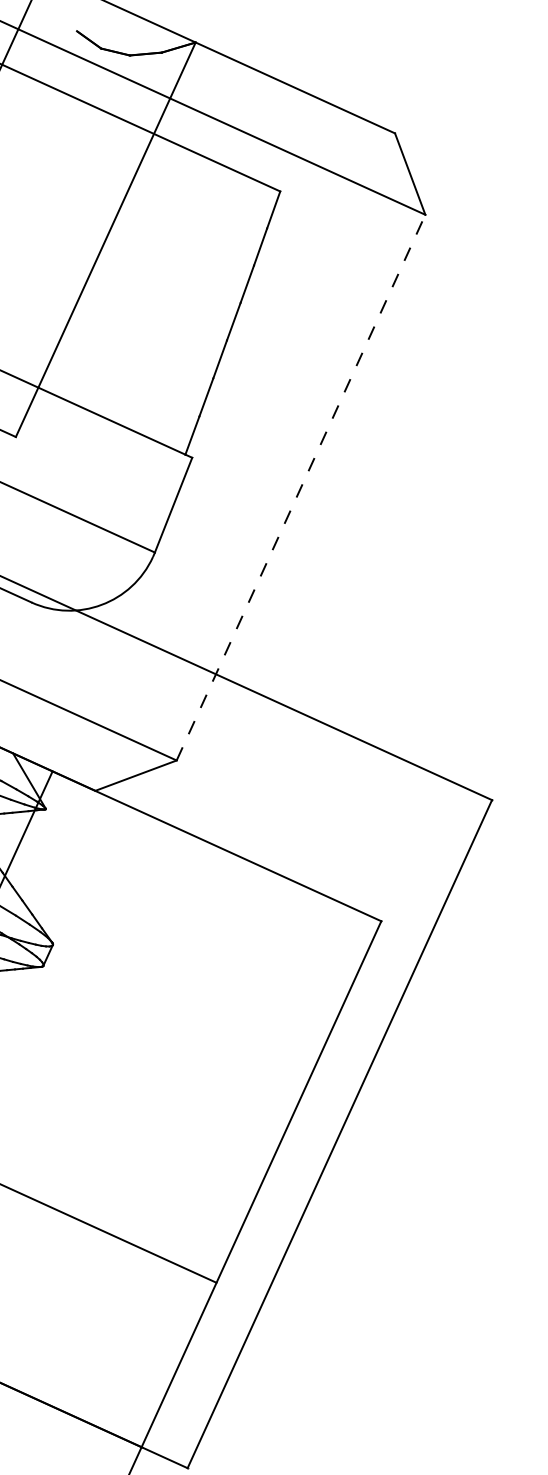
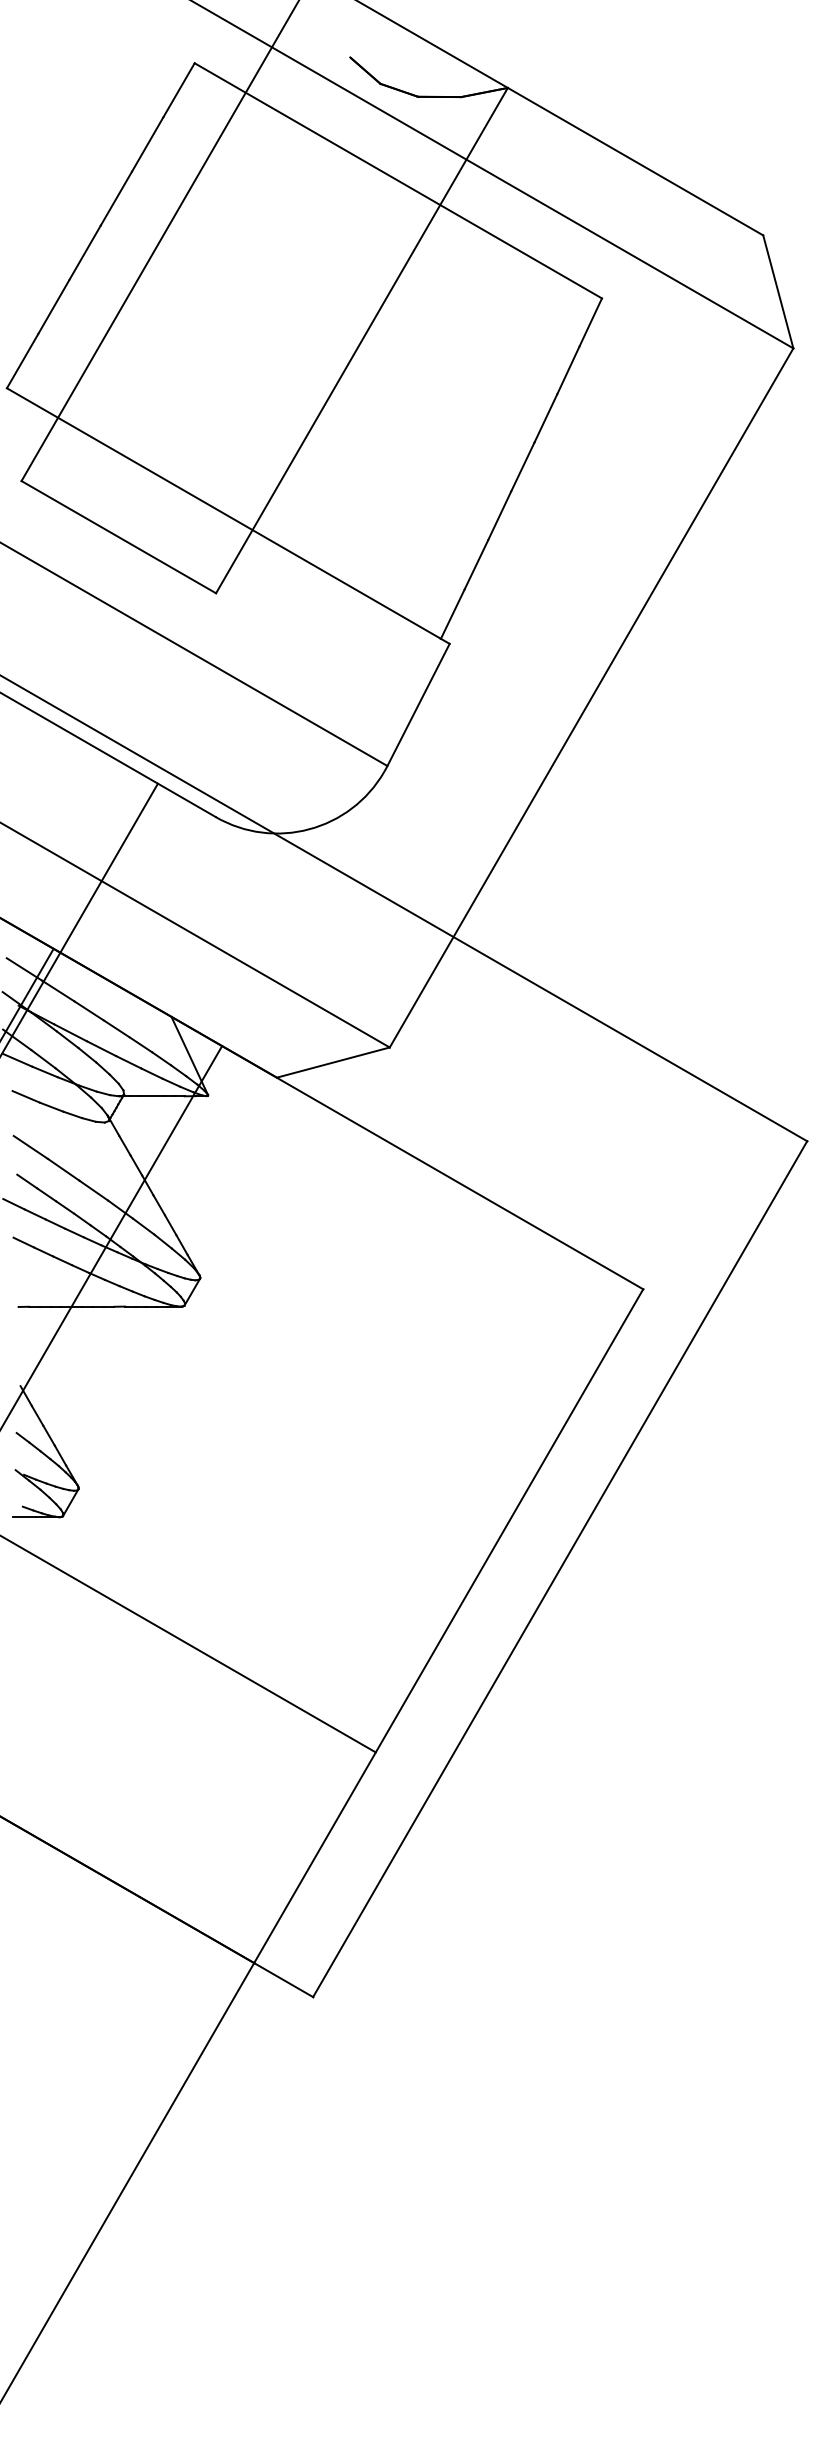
line: (300, 487) -> (591, 697), dashed -> solid

